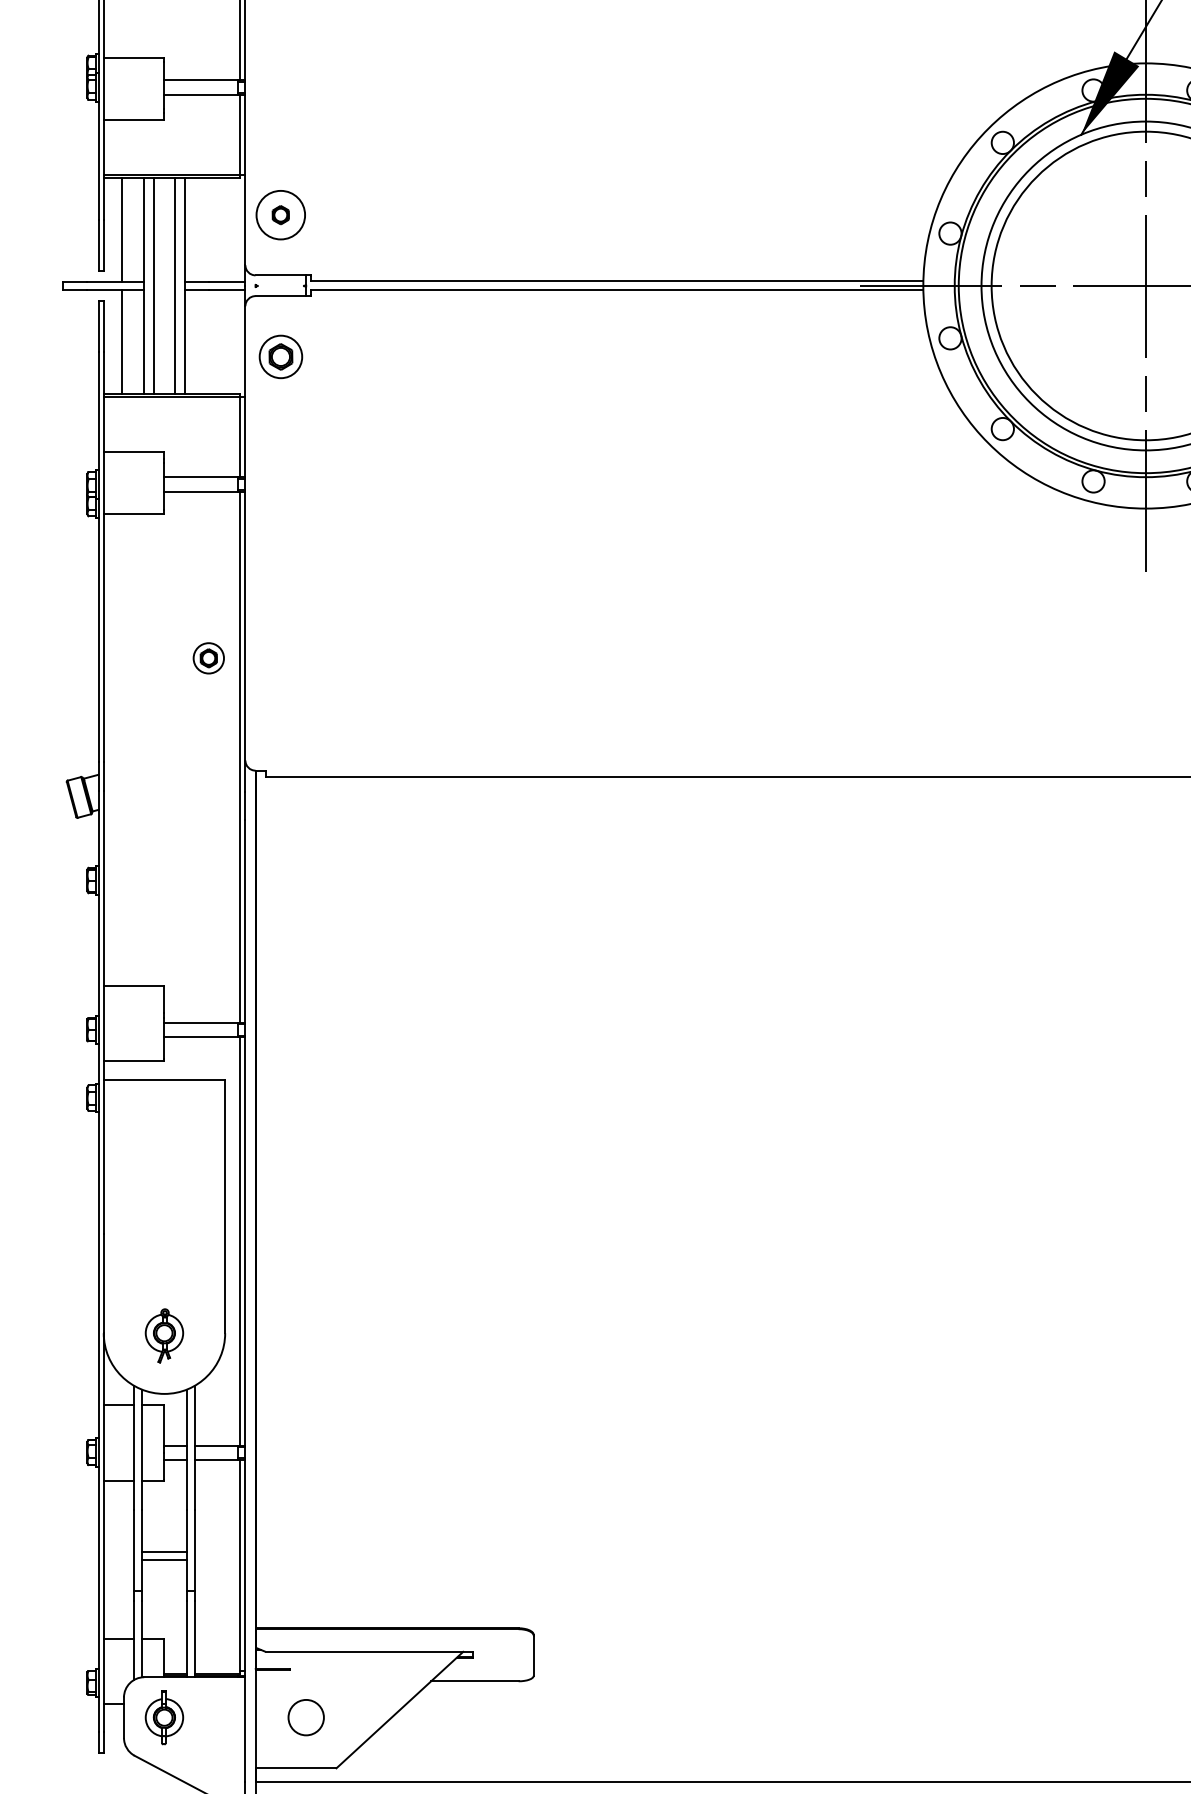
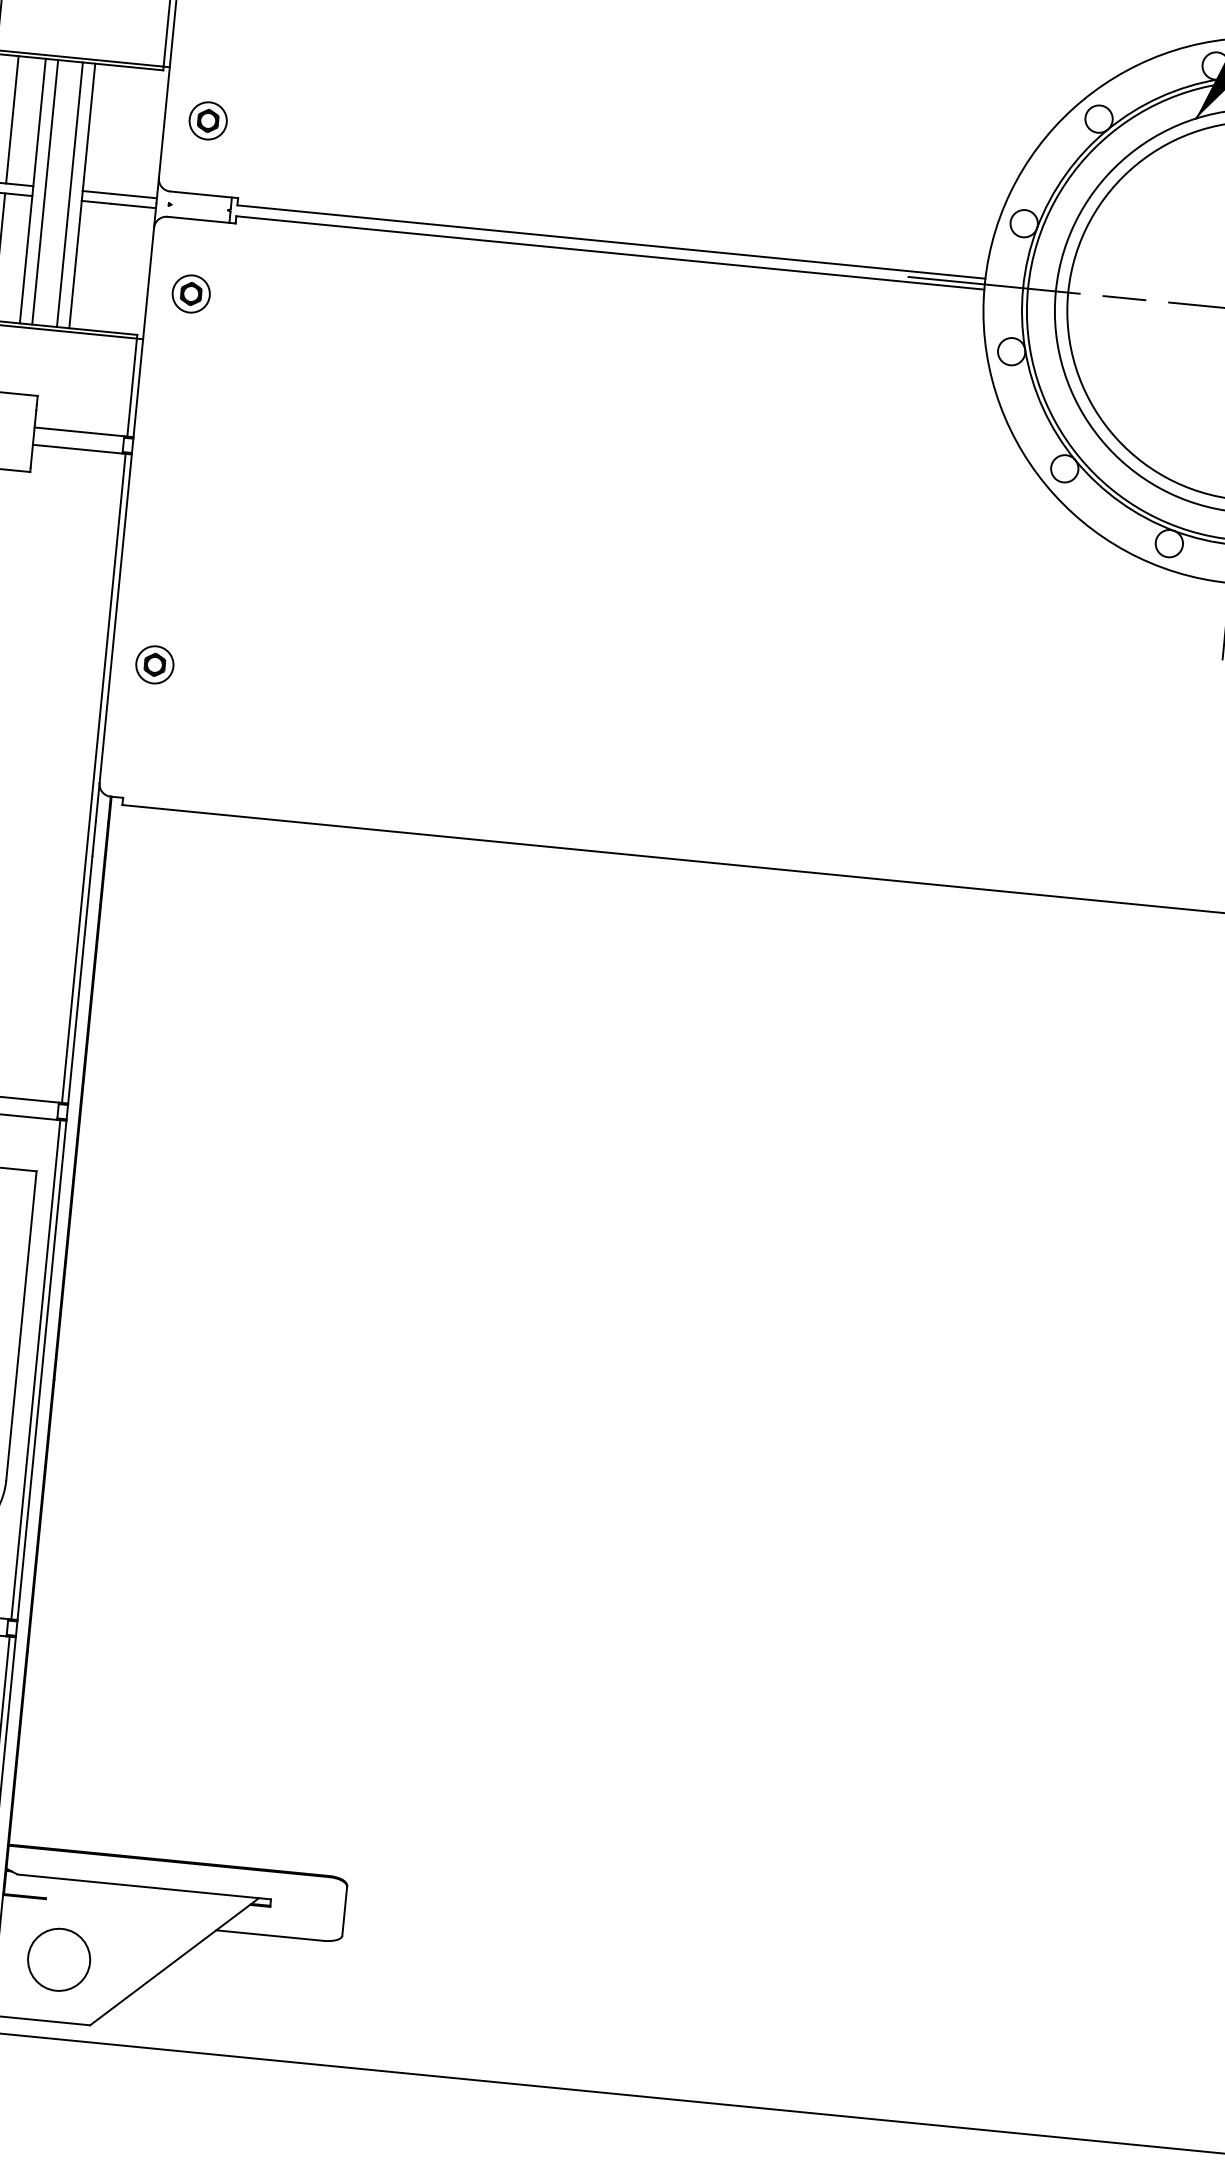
circle: (280, 214) -> (207, 120), size x0.62
part: (280, 356) -> (190, 293), size x0.71
part: (208, 658) -> (154, 665), moved
circle: (306, 1717) -> (59, 1959), size x1.43

